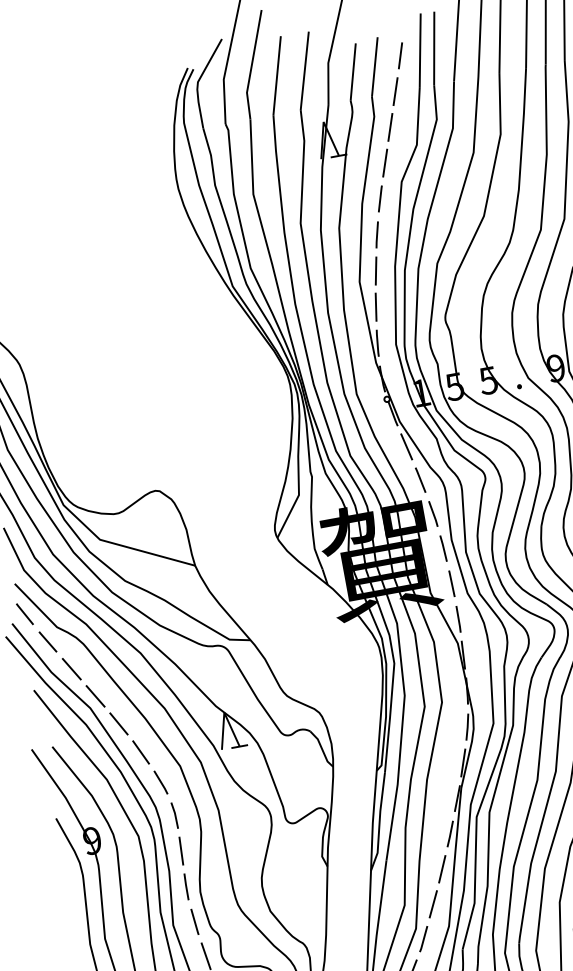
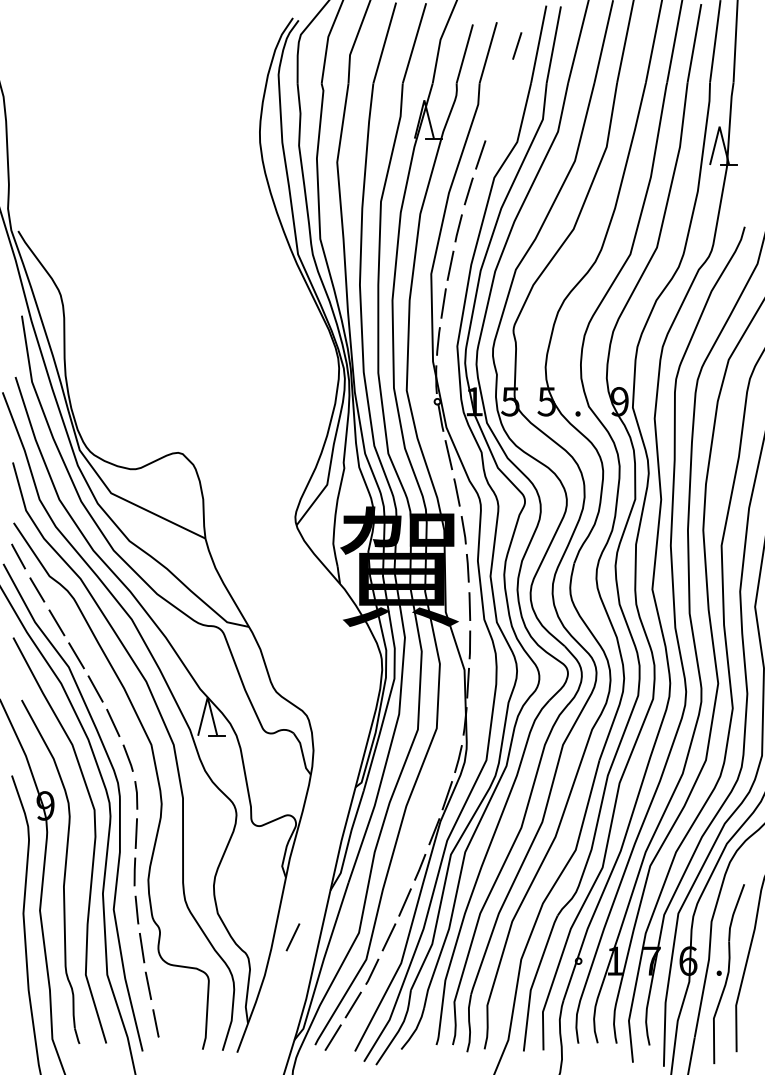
line: (394, 91) -> (504, 82), removed
line: (389, 127) -> (492, 118), removed
line: (343, 920) -> (292, 937), added

